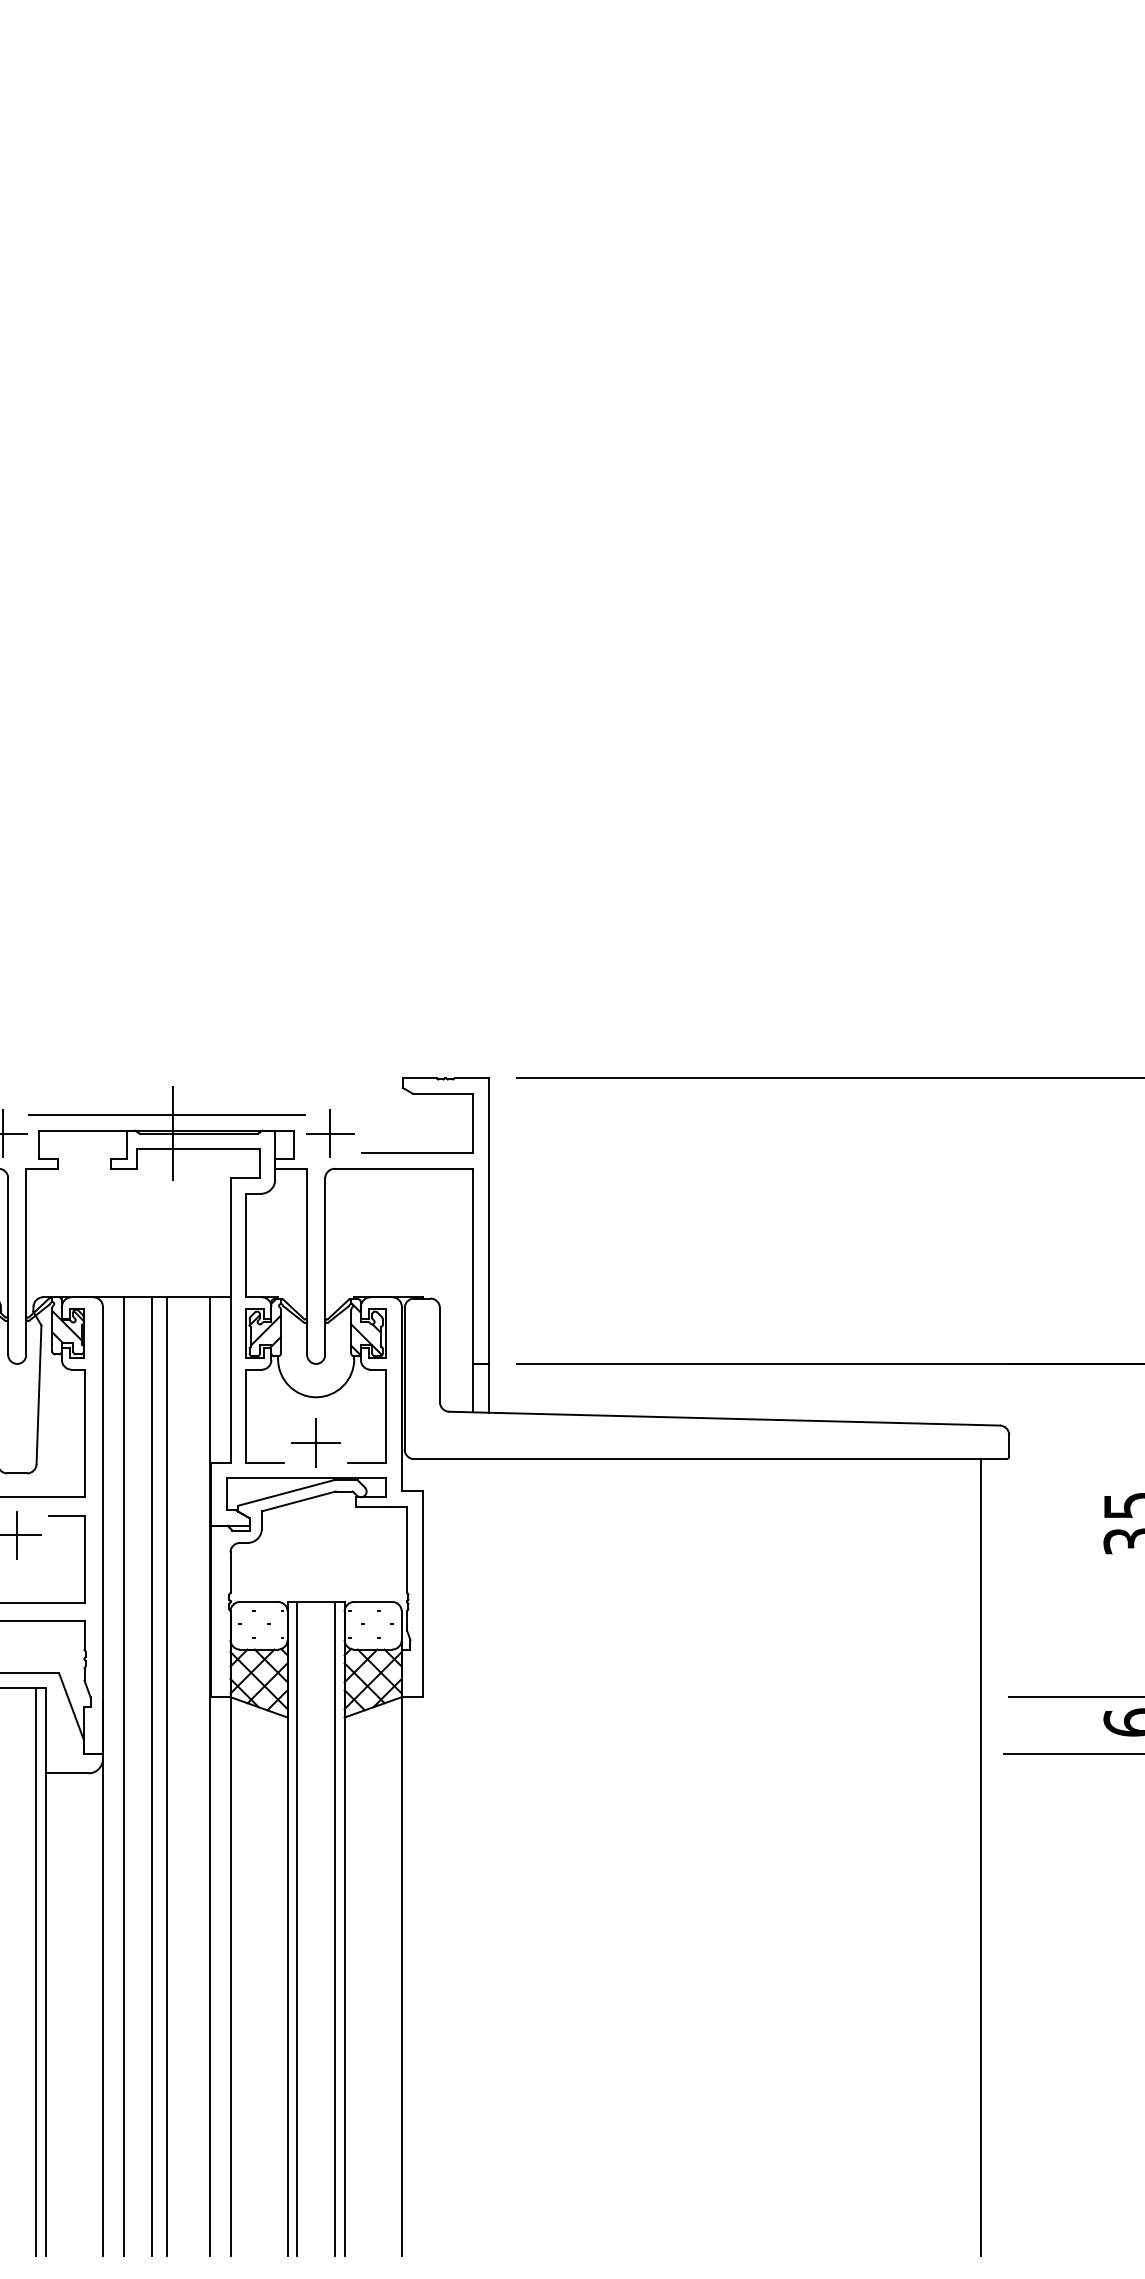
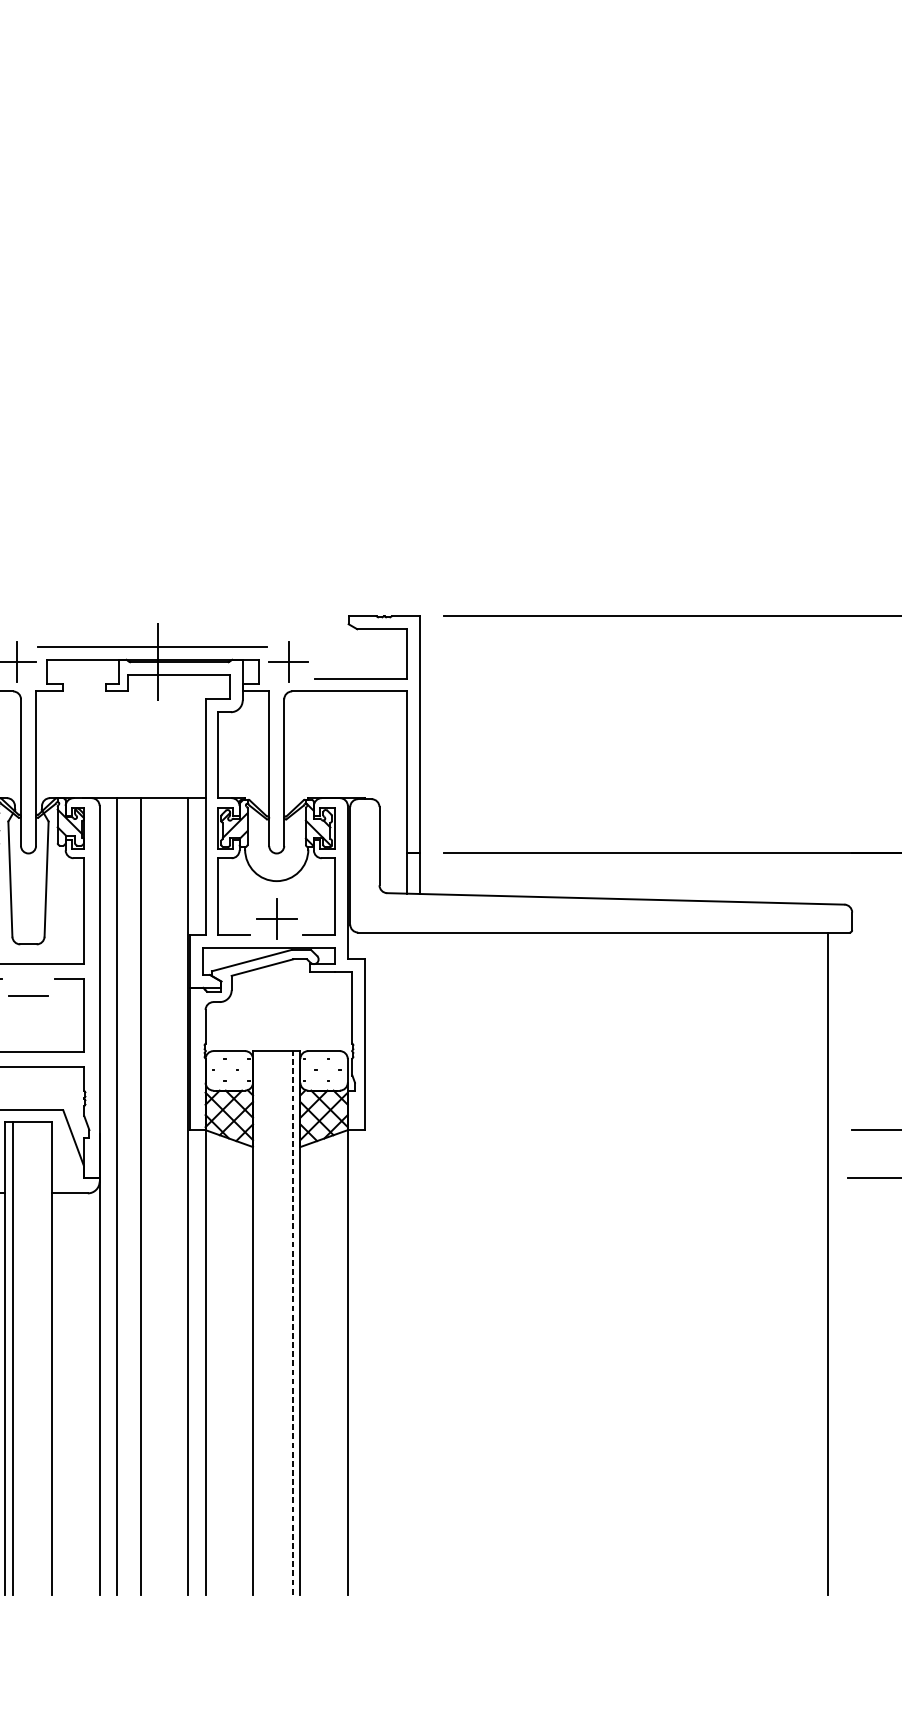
line: (17, 1535) -> (28, 995), removed
line: (166, 1776) -> (152, 1196), removed
line: (297, 1928) -> (261, 1322), removed
line: (335, 1928) -> (292, 1322), solid -> dashed
line: (36, 1971) -> (44, 1357), removed

